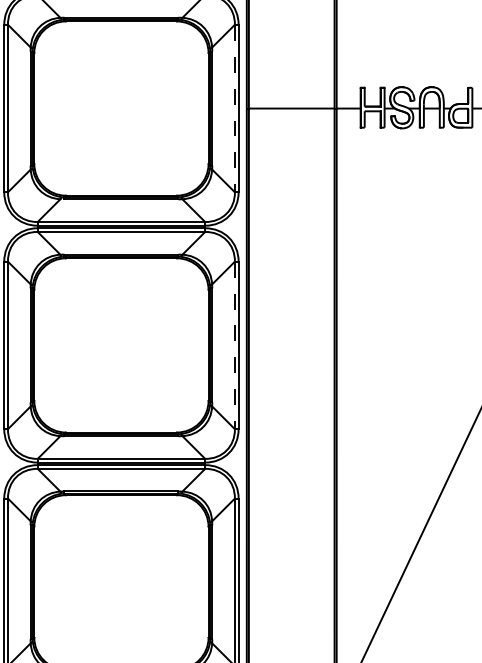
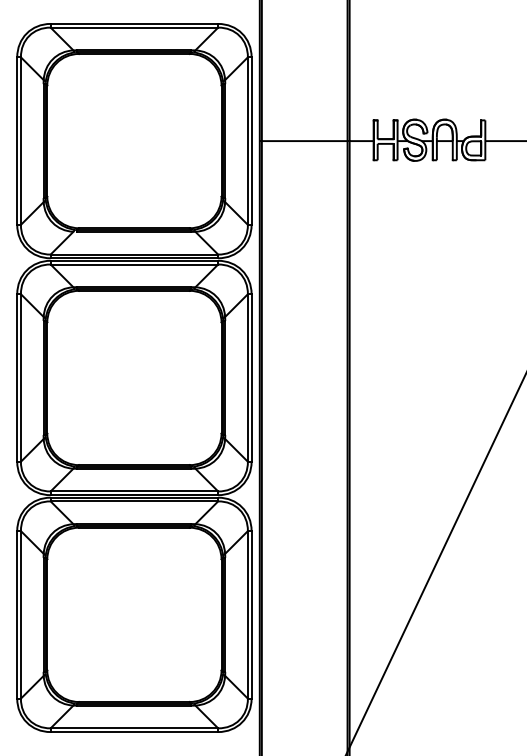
line: (234, 108) -> (247, 141), dashed -> solid
line: (234, 344) -> (247, 377), dashed -> solid

